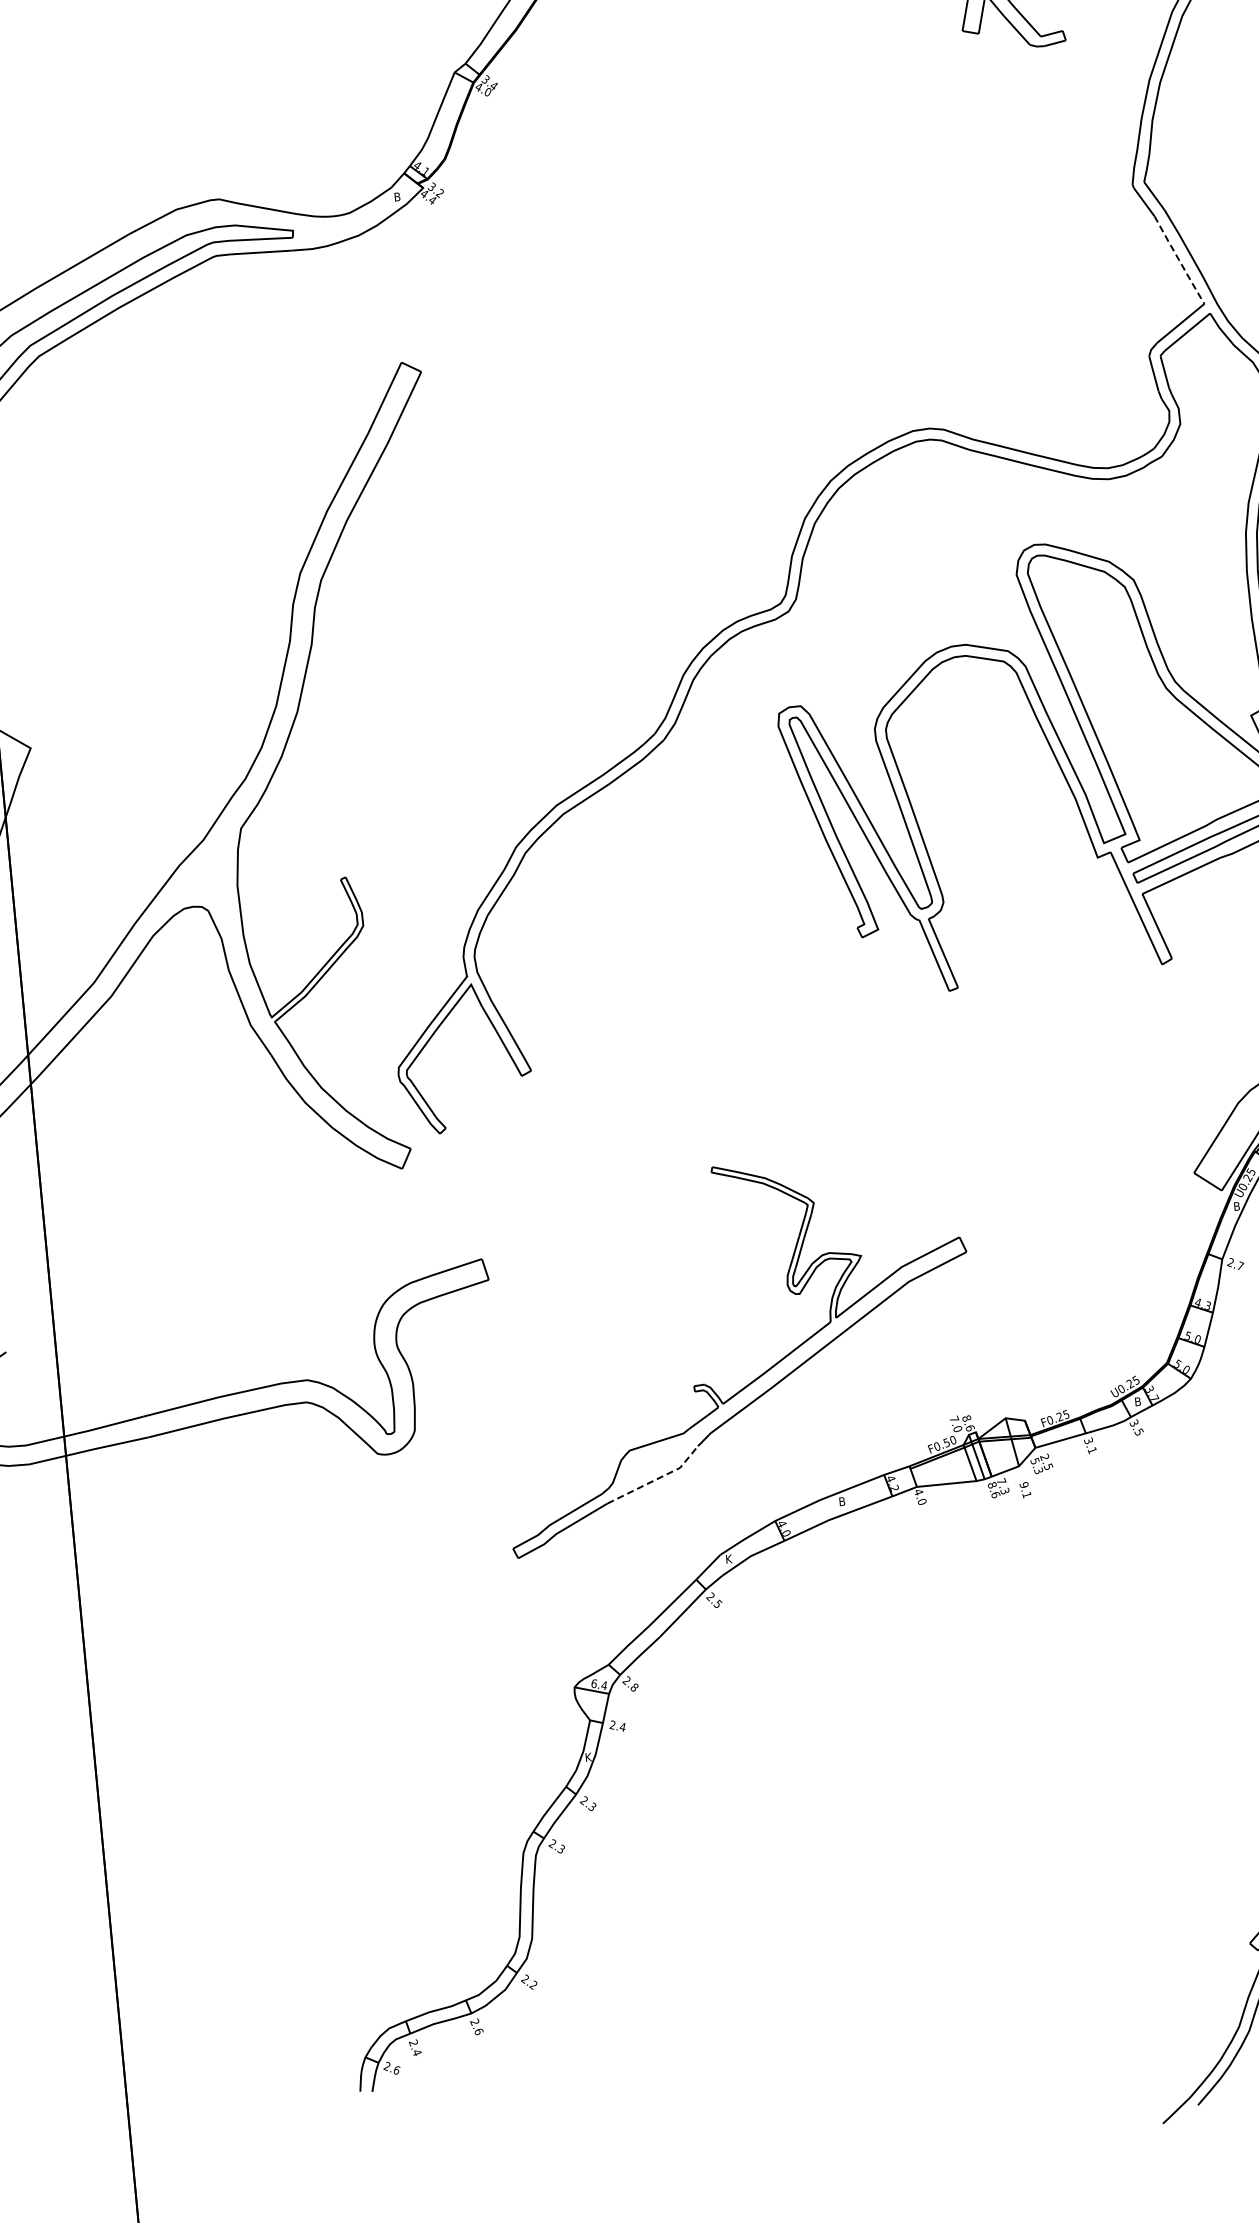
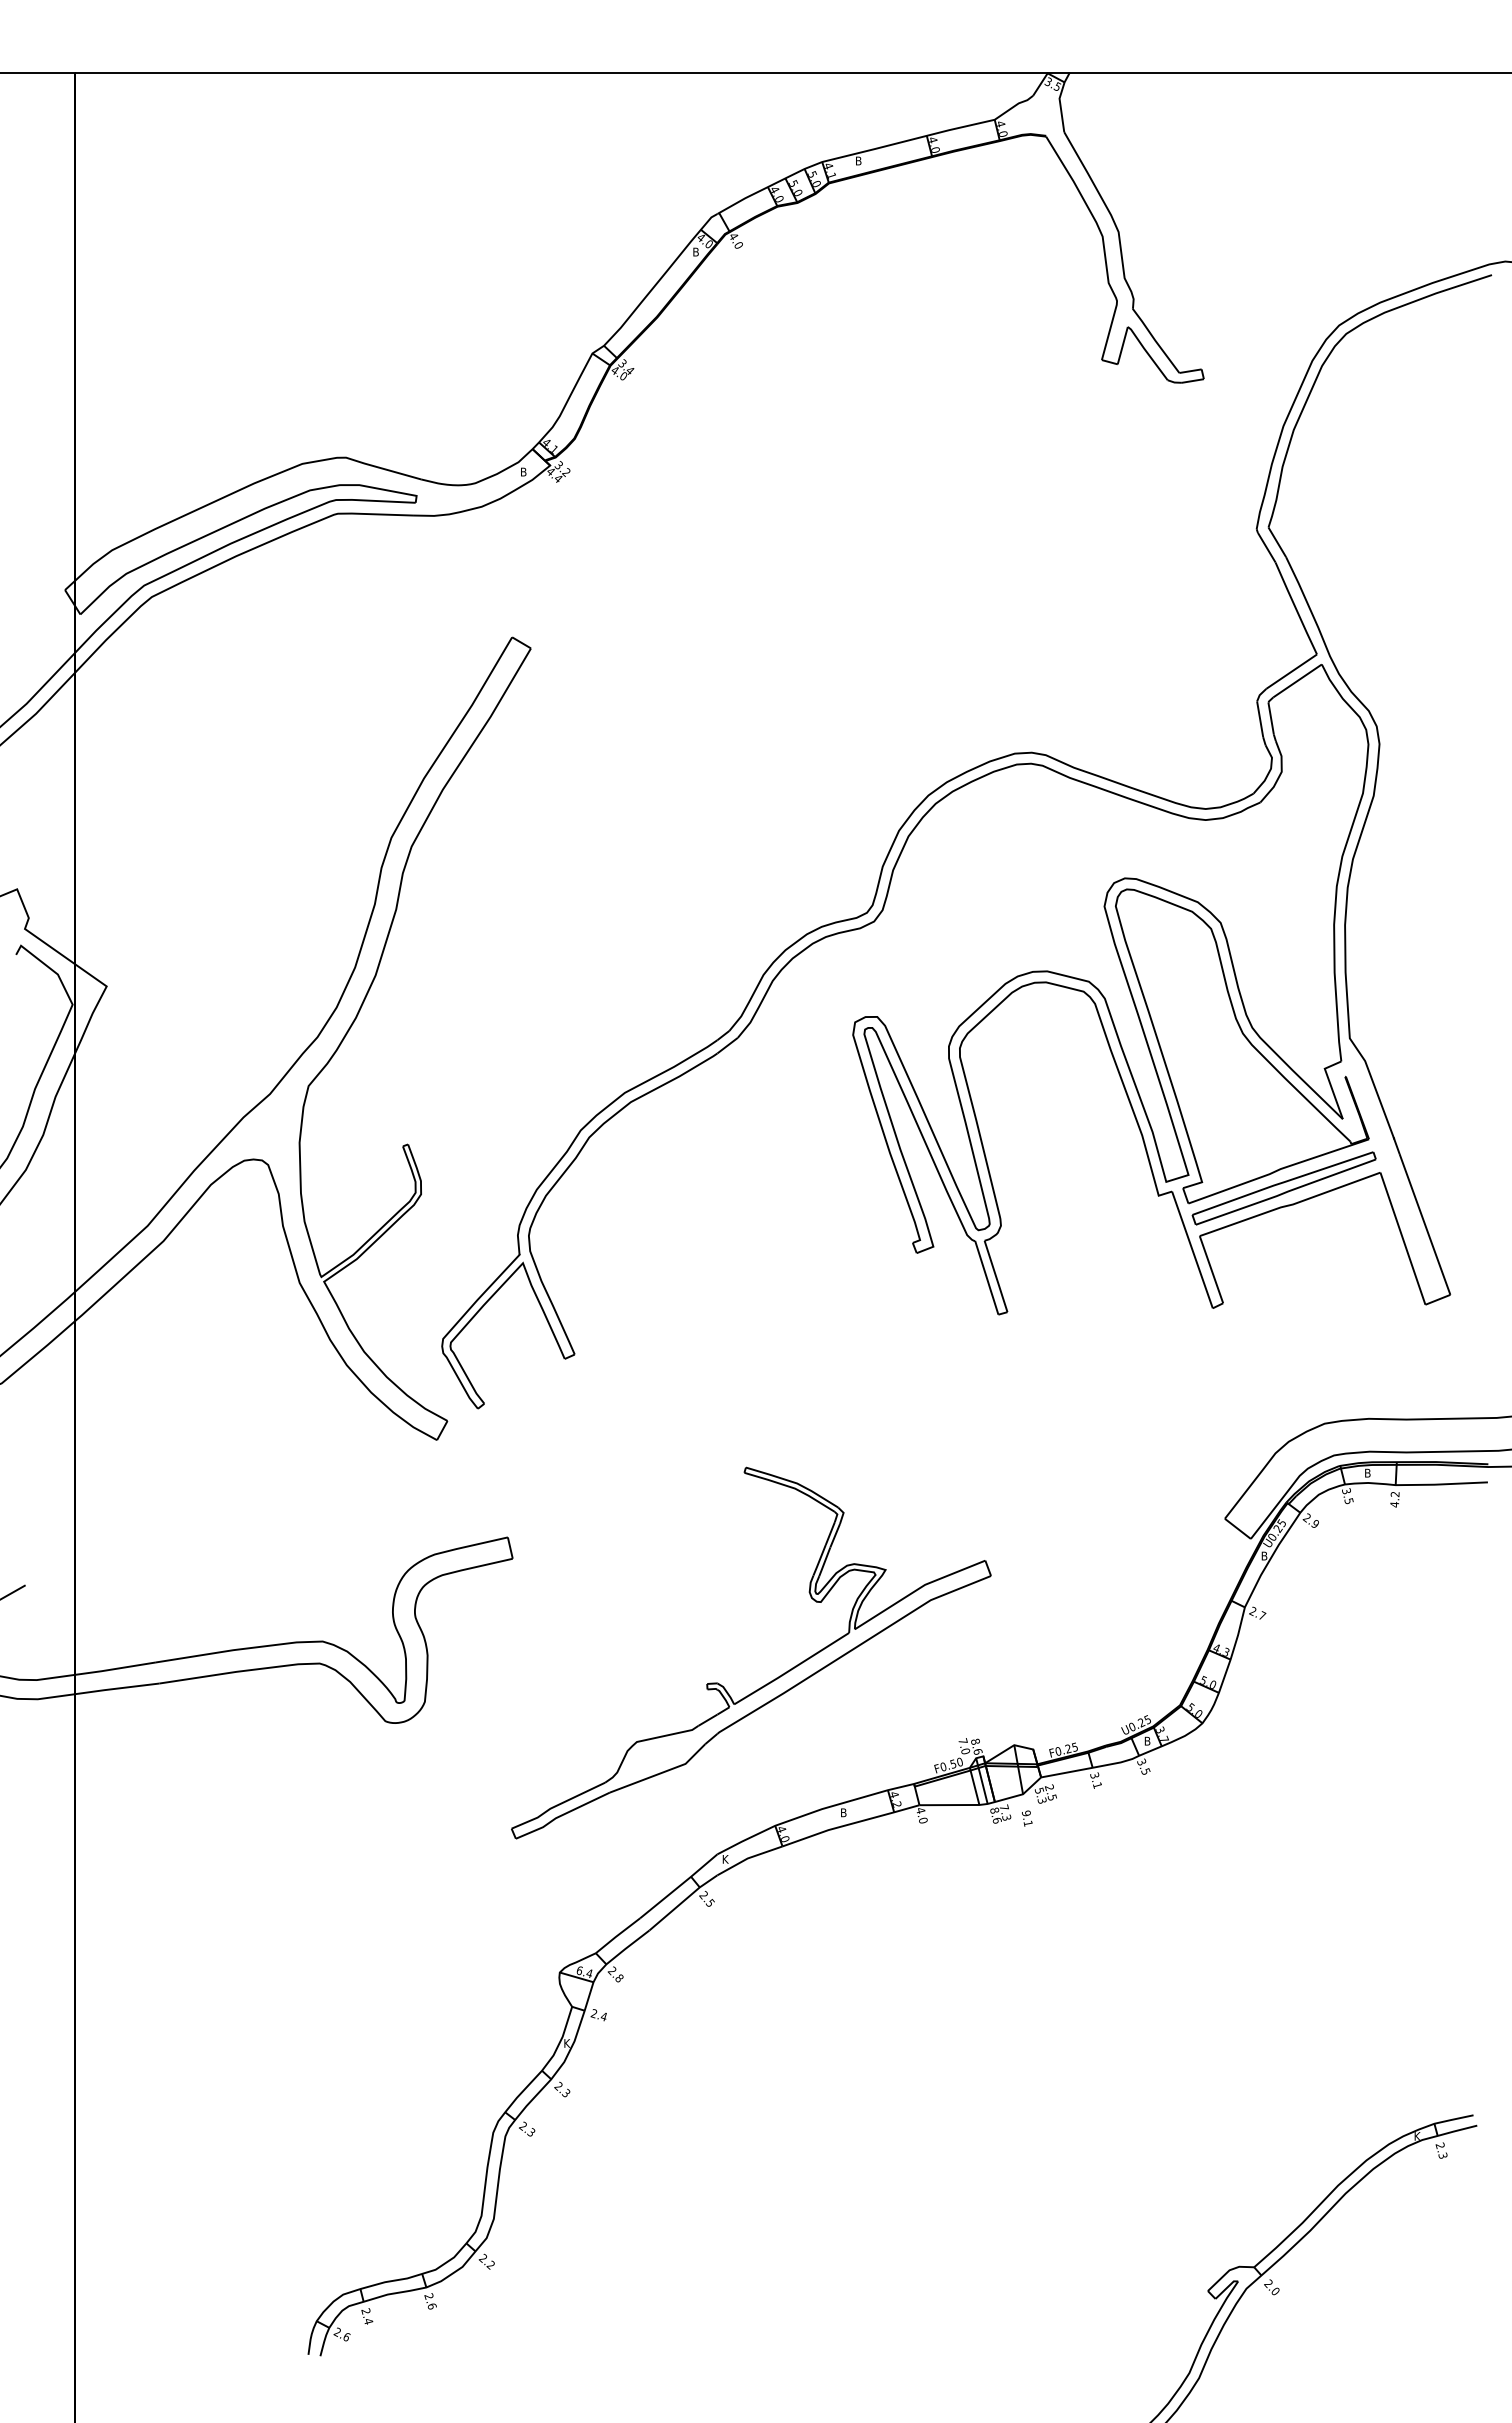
line: (1179, 261) -> (1296, 609), dashed -> solid
line: (658, 1478) -> (662, 1772), dashed -> solid

